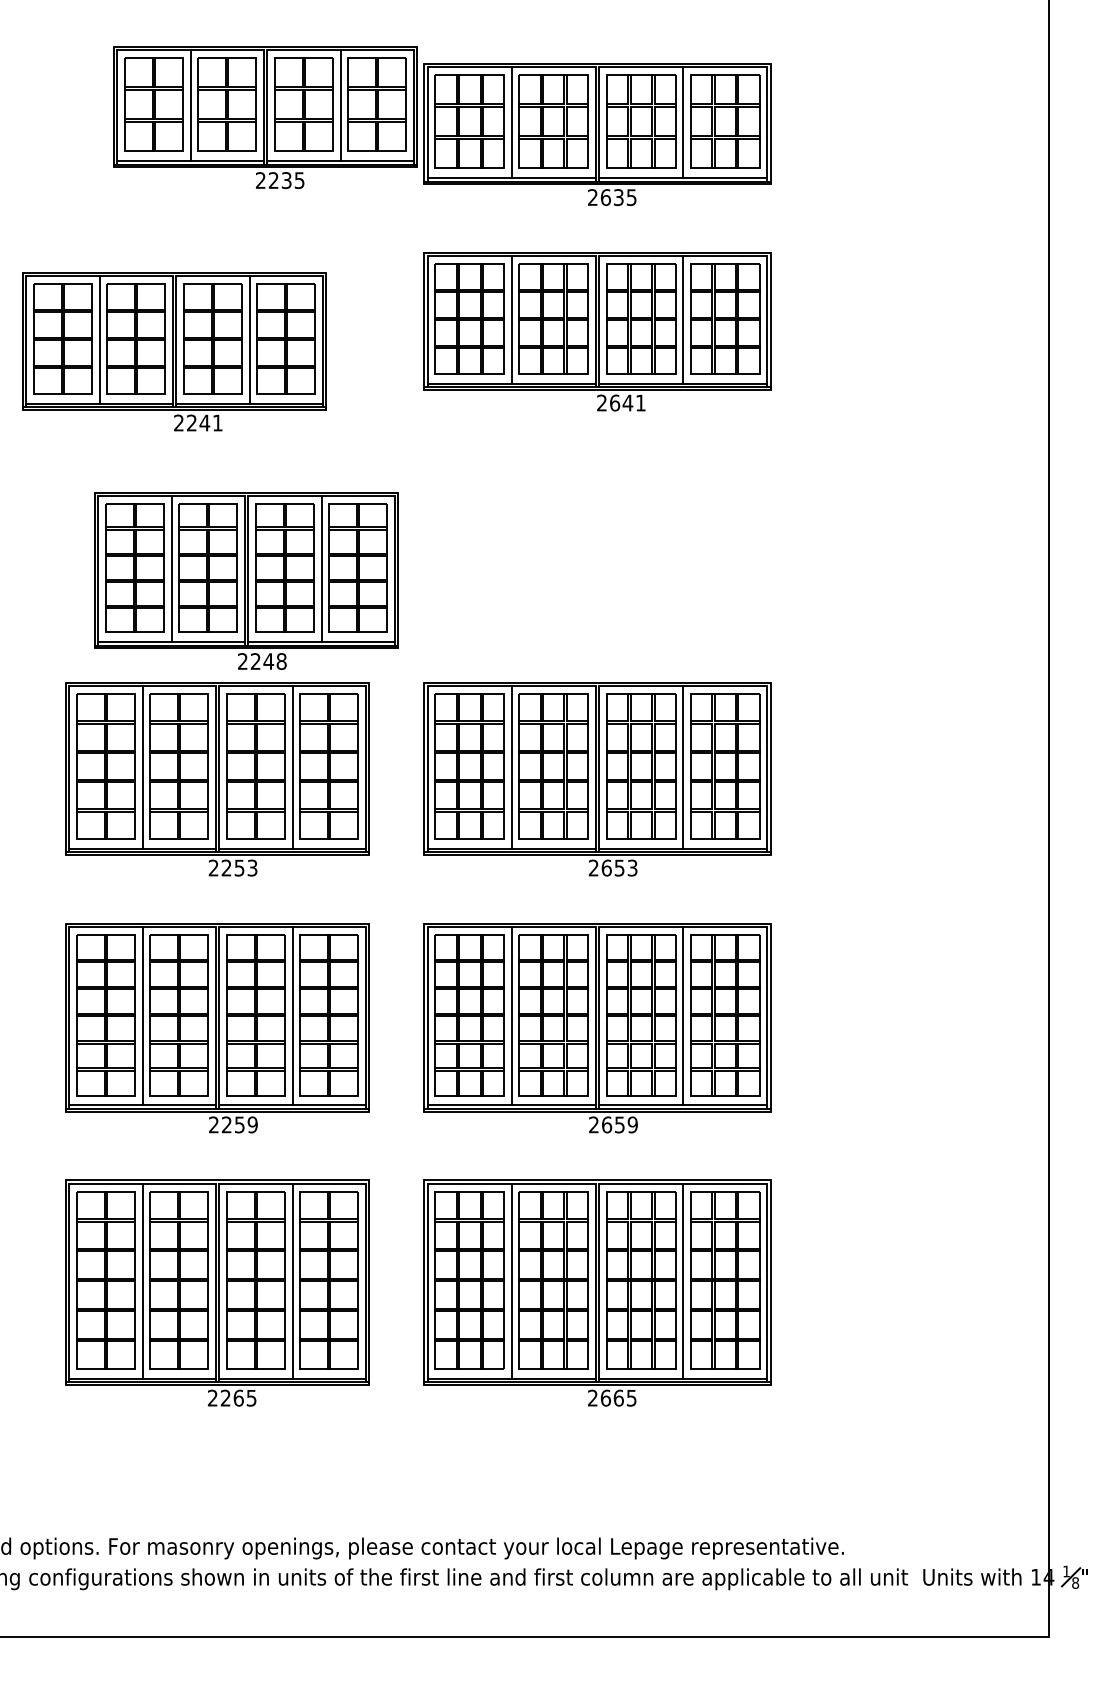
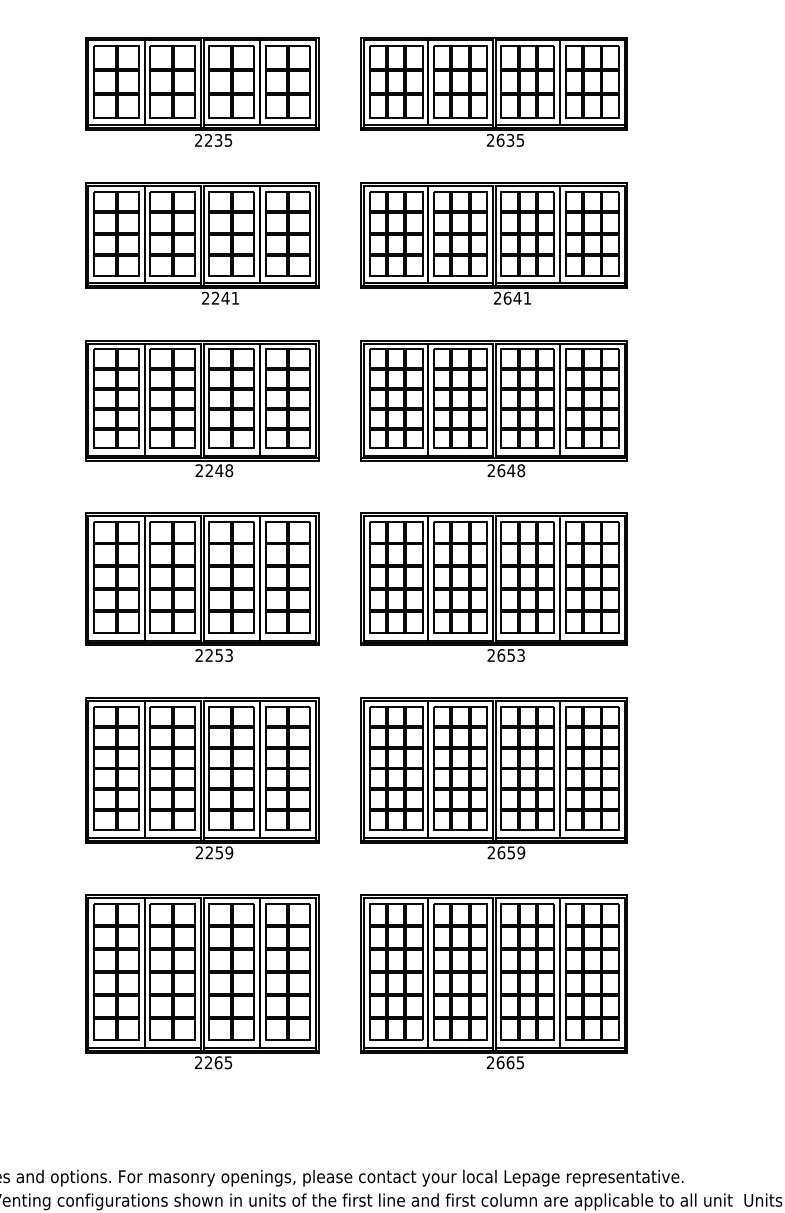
part: (265, 117) -> (202, 91), moved
part: (174, 351) -> (202, 243), moved
part: (597, 546) -> (494, 408), added
part: (246, 580) -> (202, 408), moved

